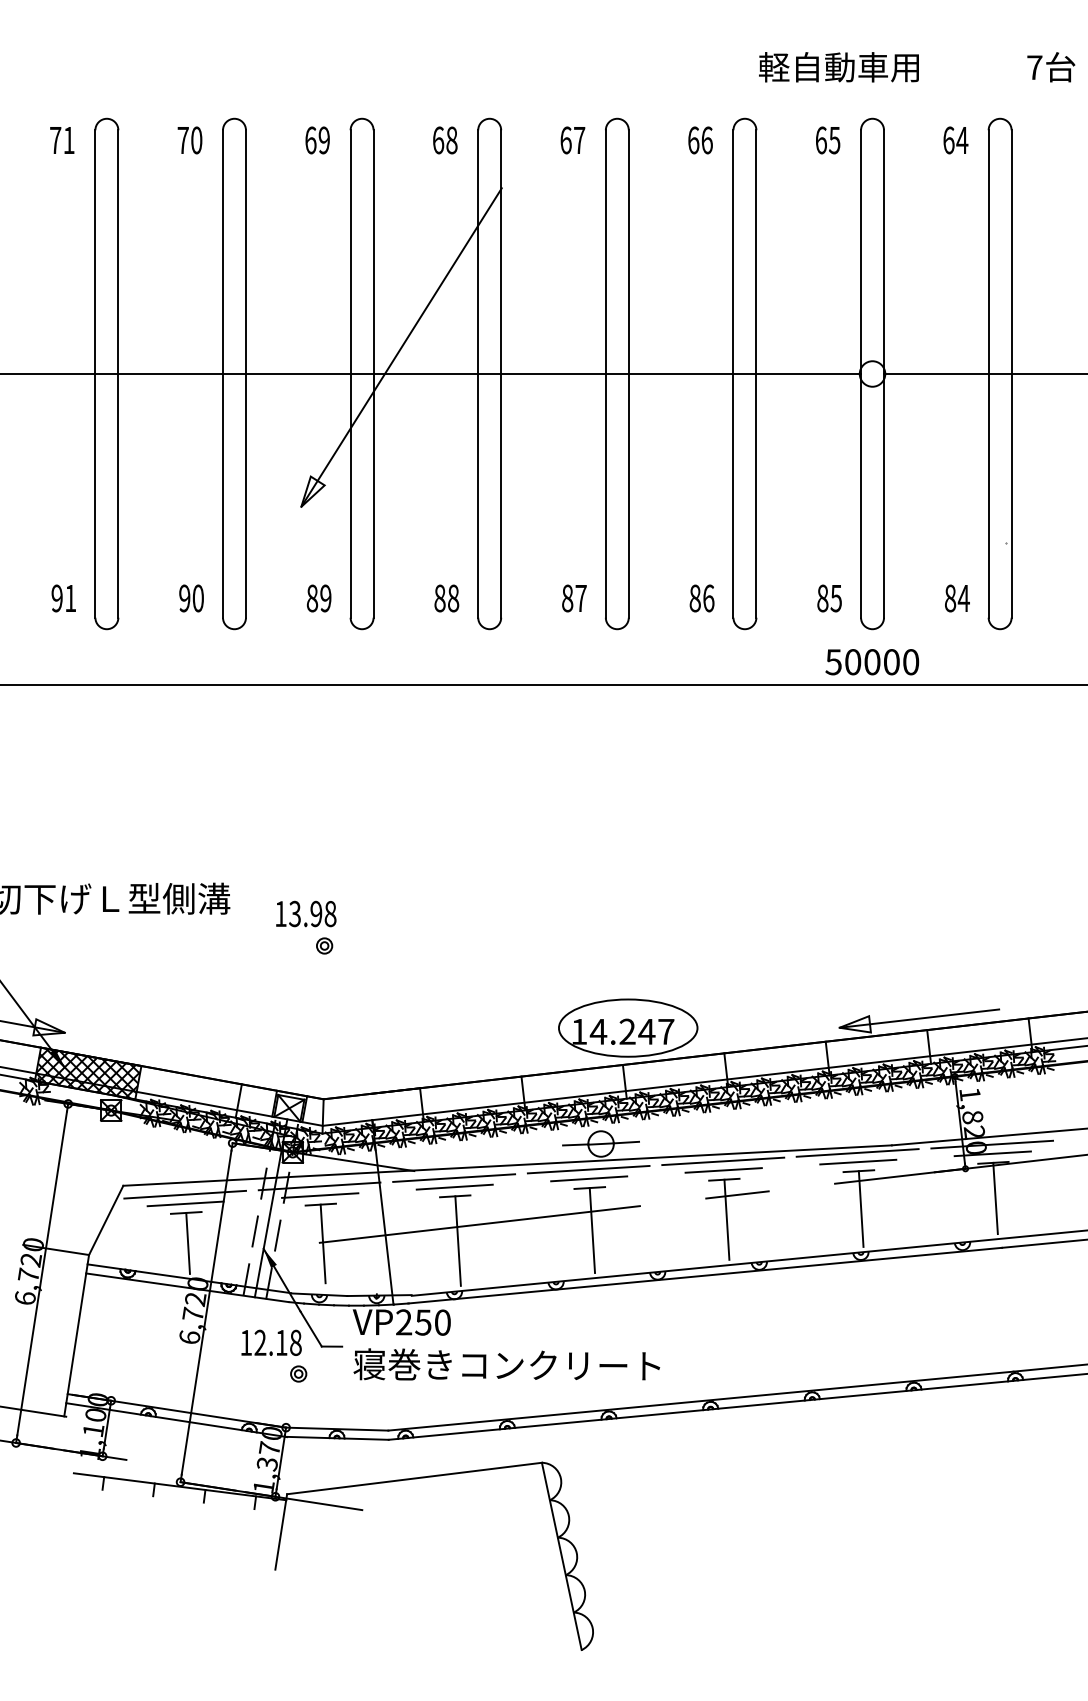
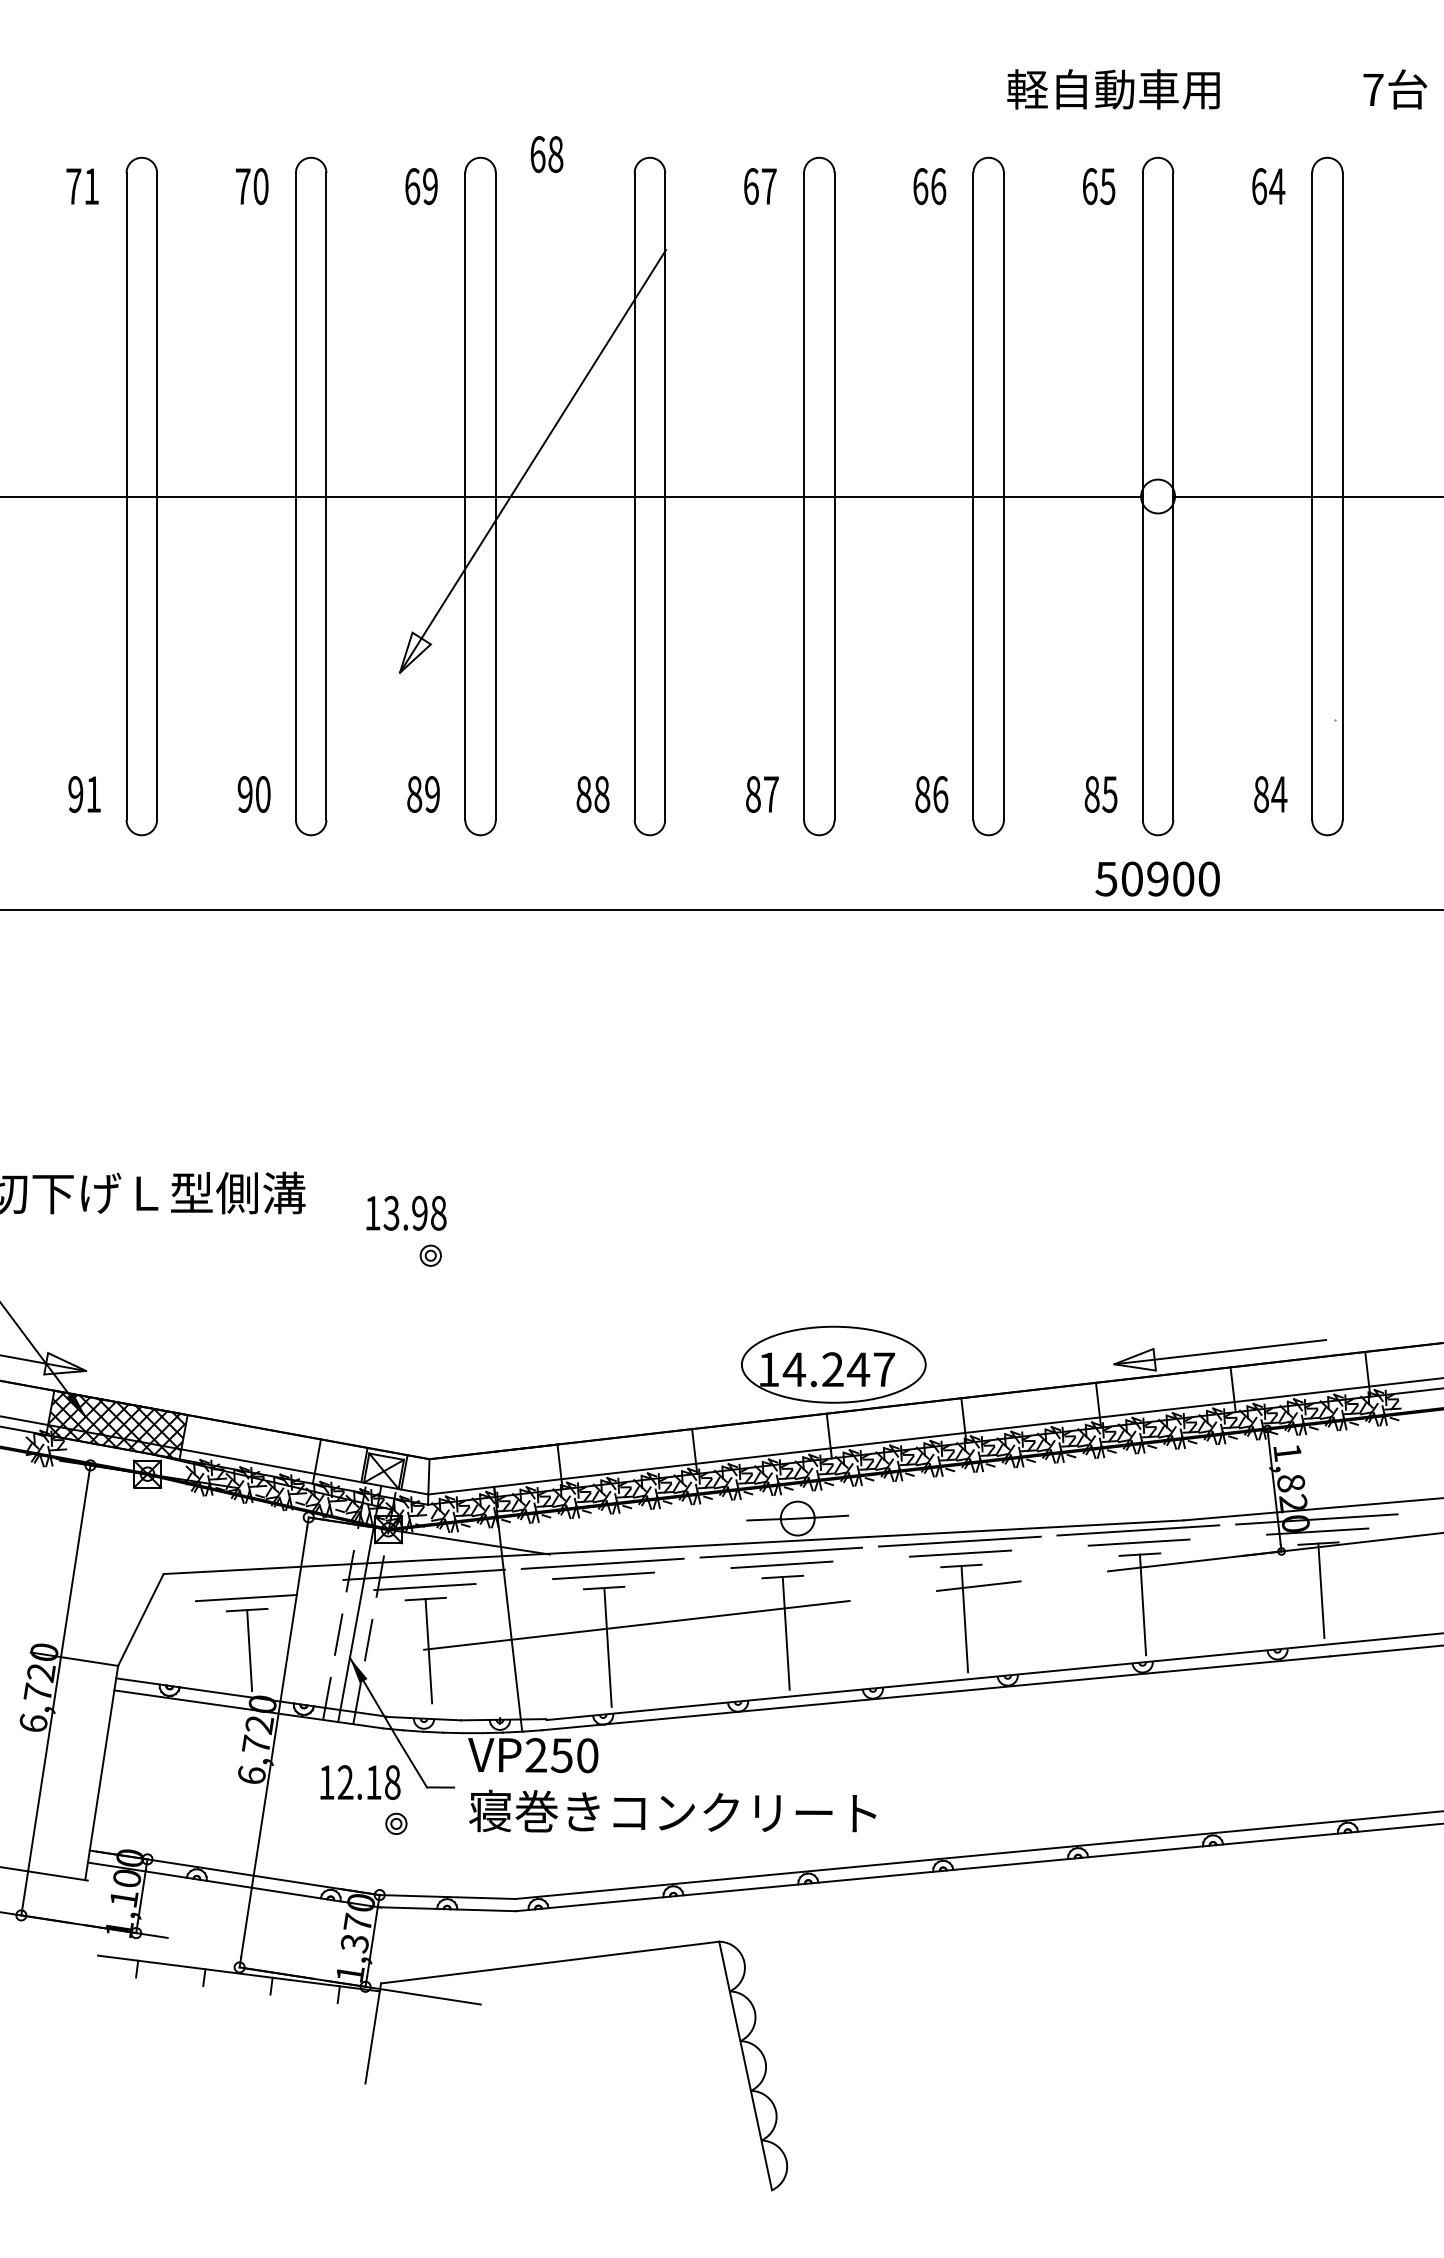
text: (444, 140) -> (546, 154), moved
text: (872, 661) -> (1157, 878), 50000 -> 50900
line: (185, 1194) -> (245, 1585), removed

